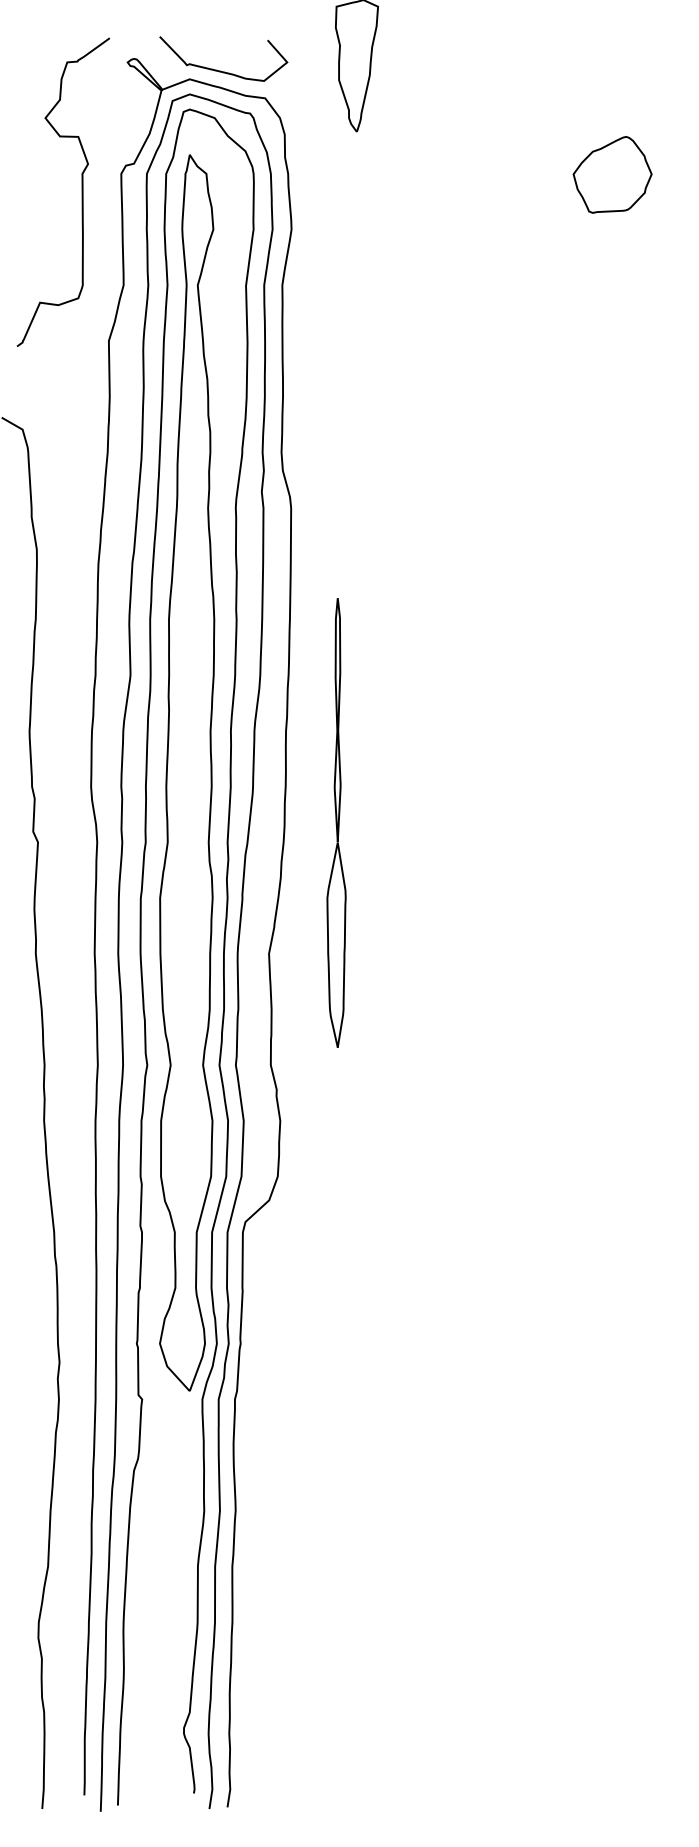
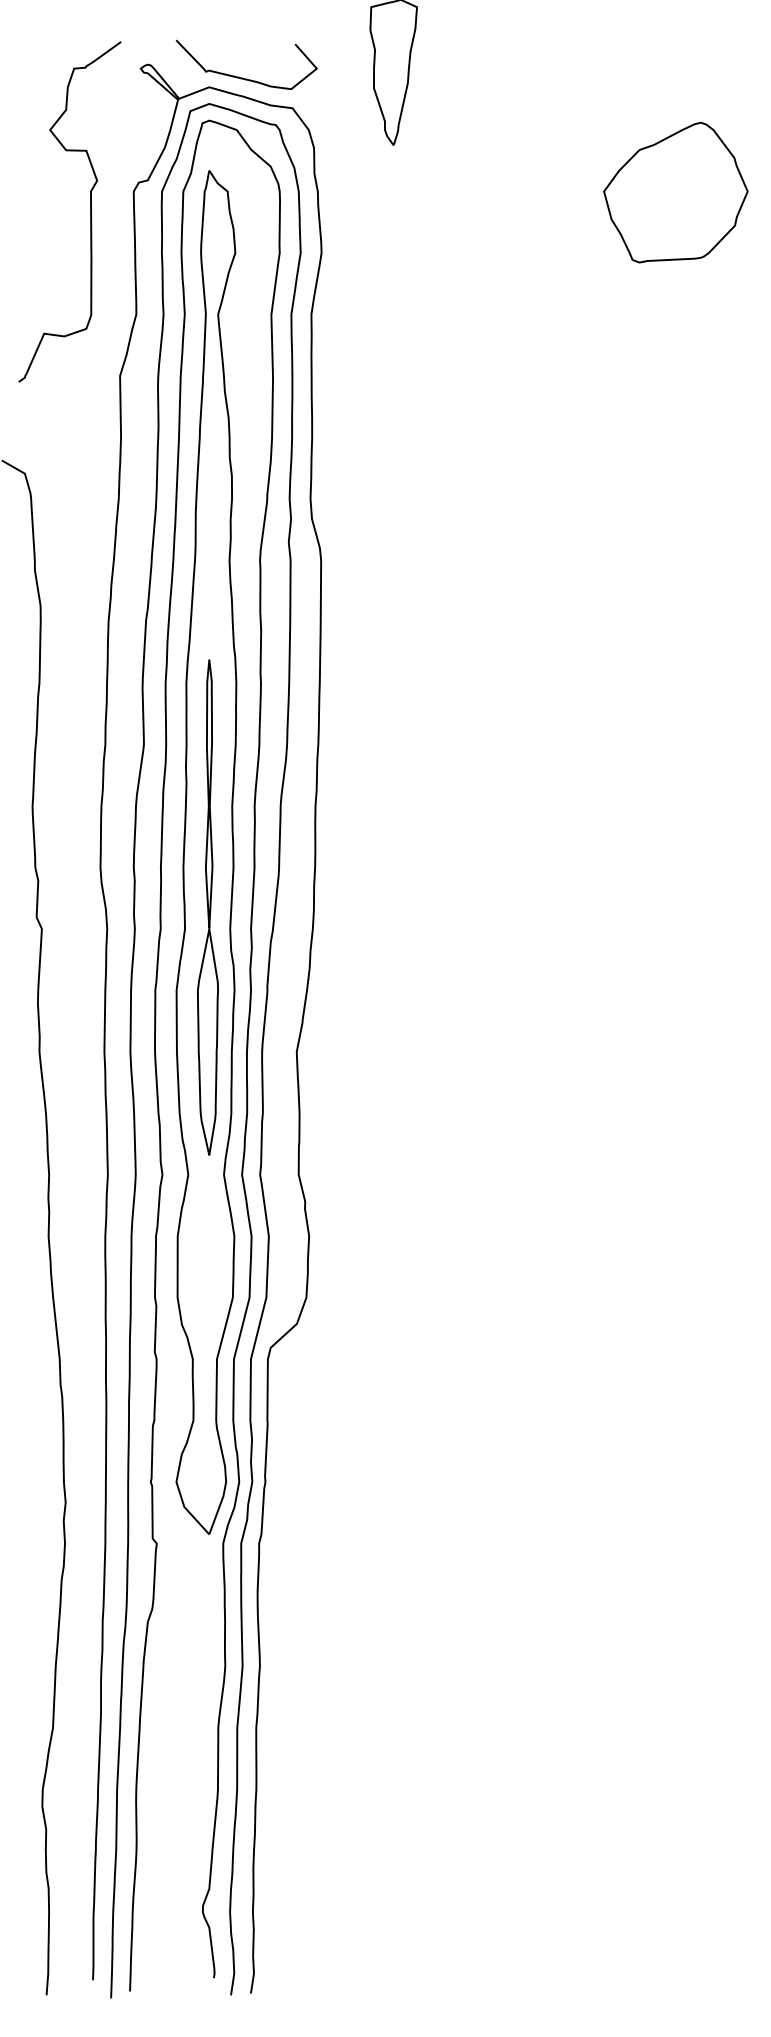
part: (612, 174) -> (675, 192), size x1.67
part: (336, 822) -> (207, 907), moved

